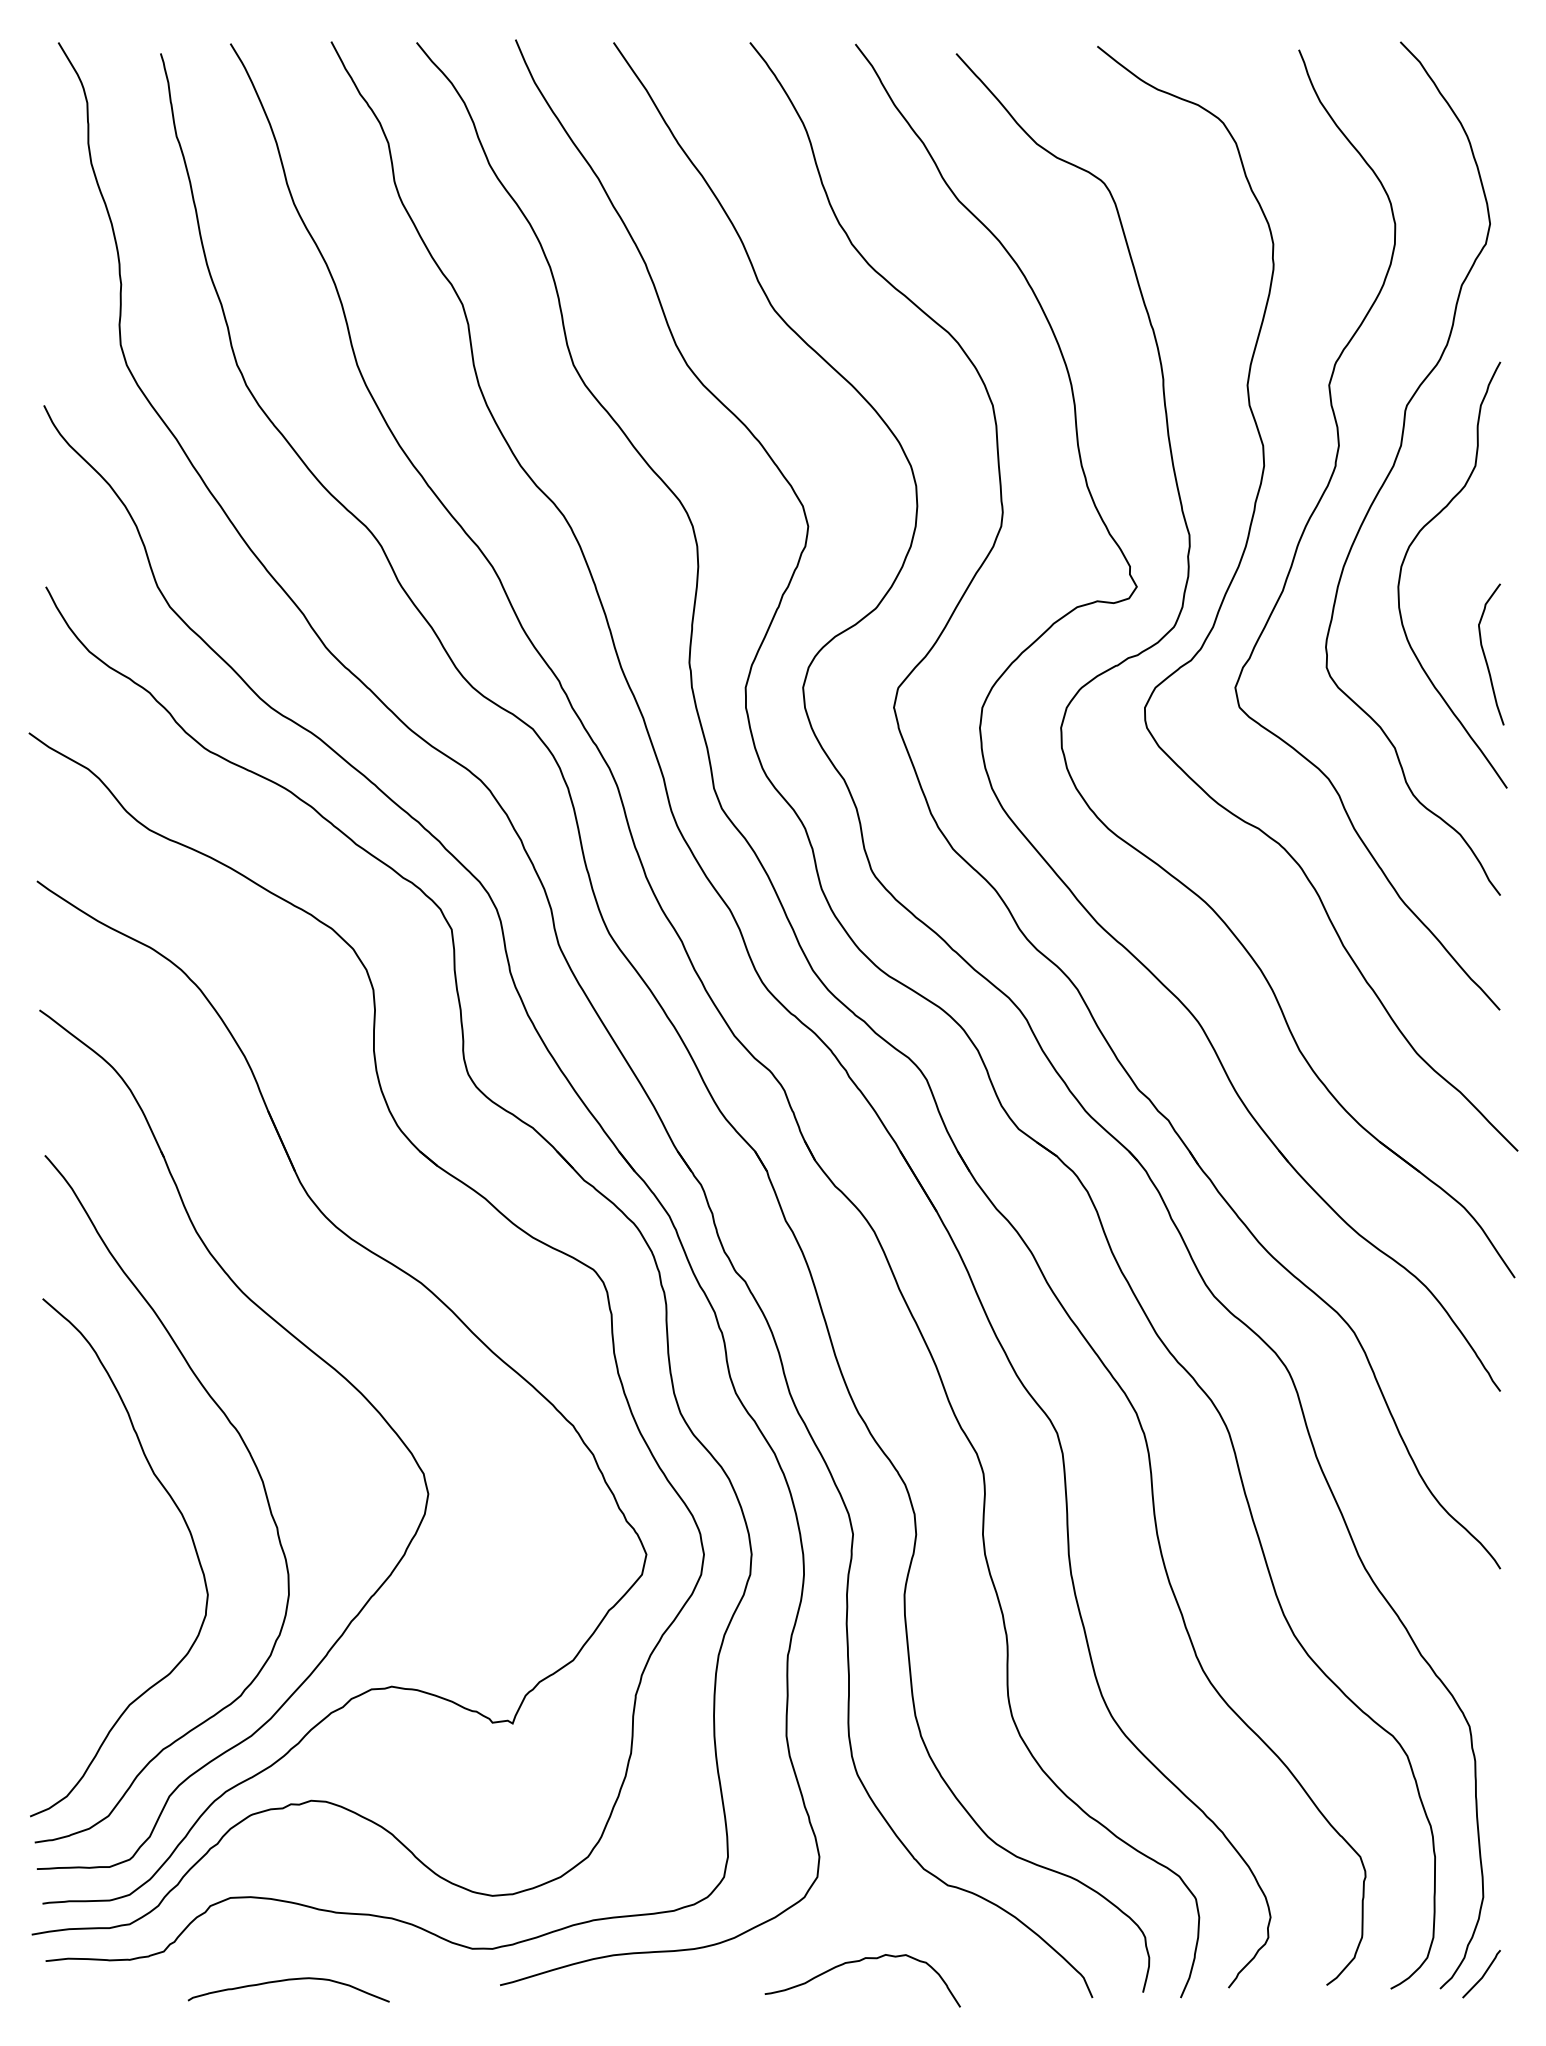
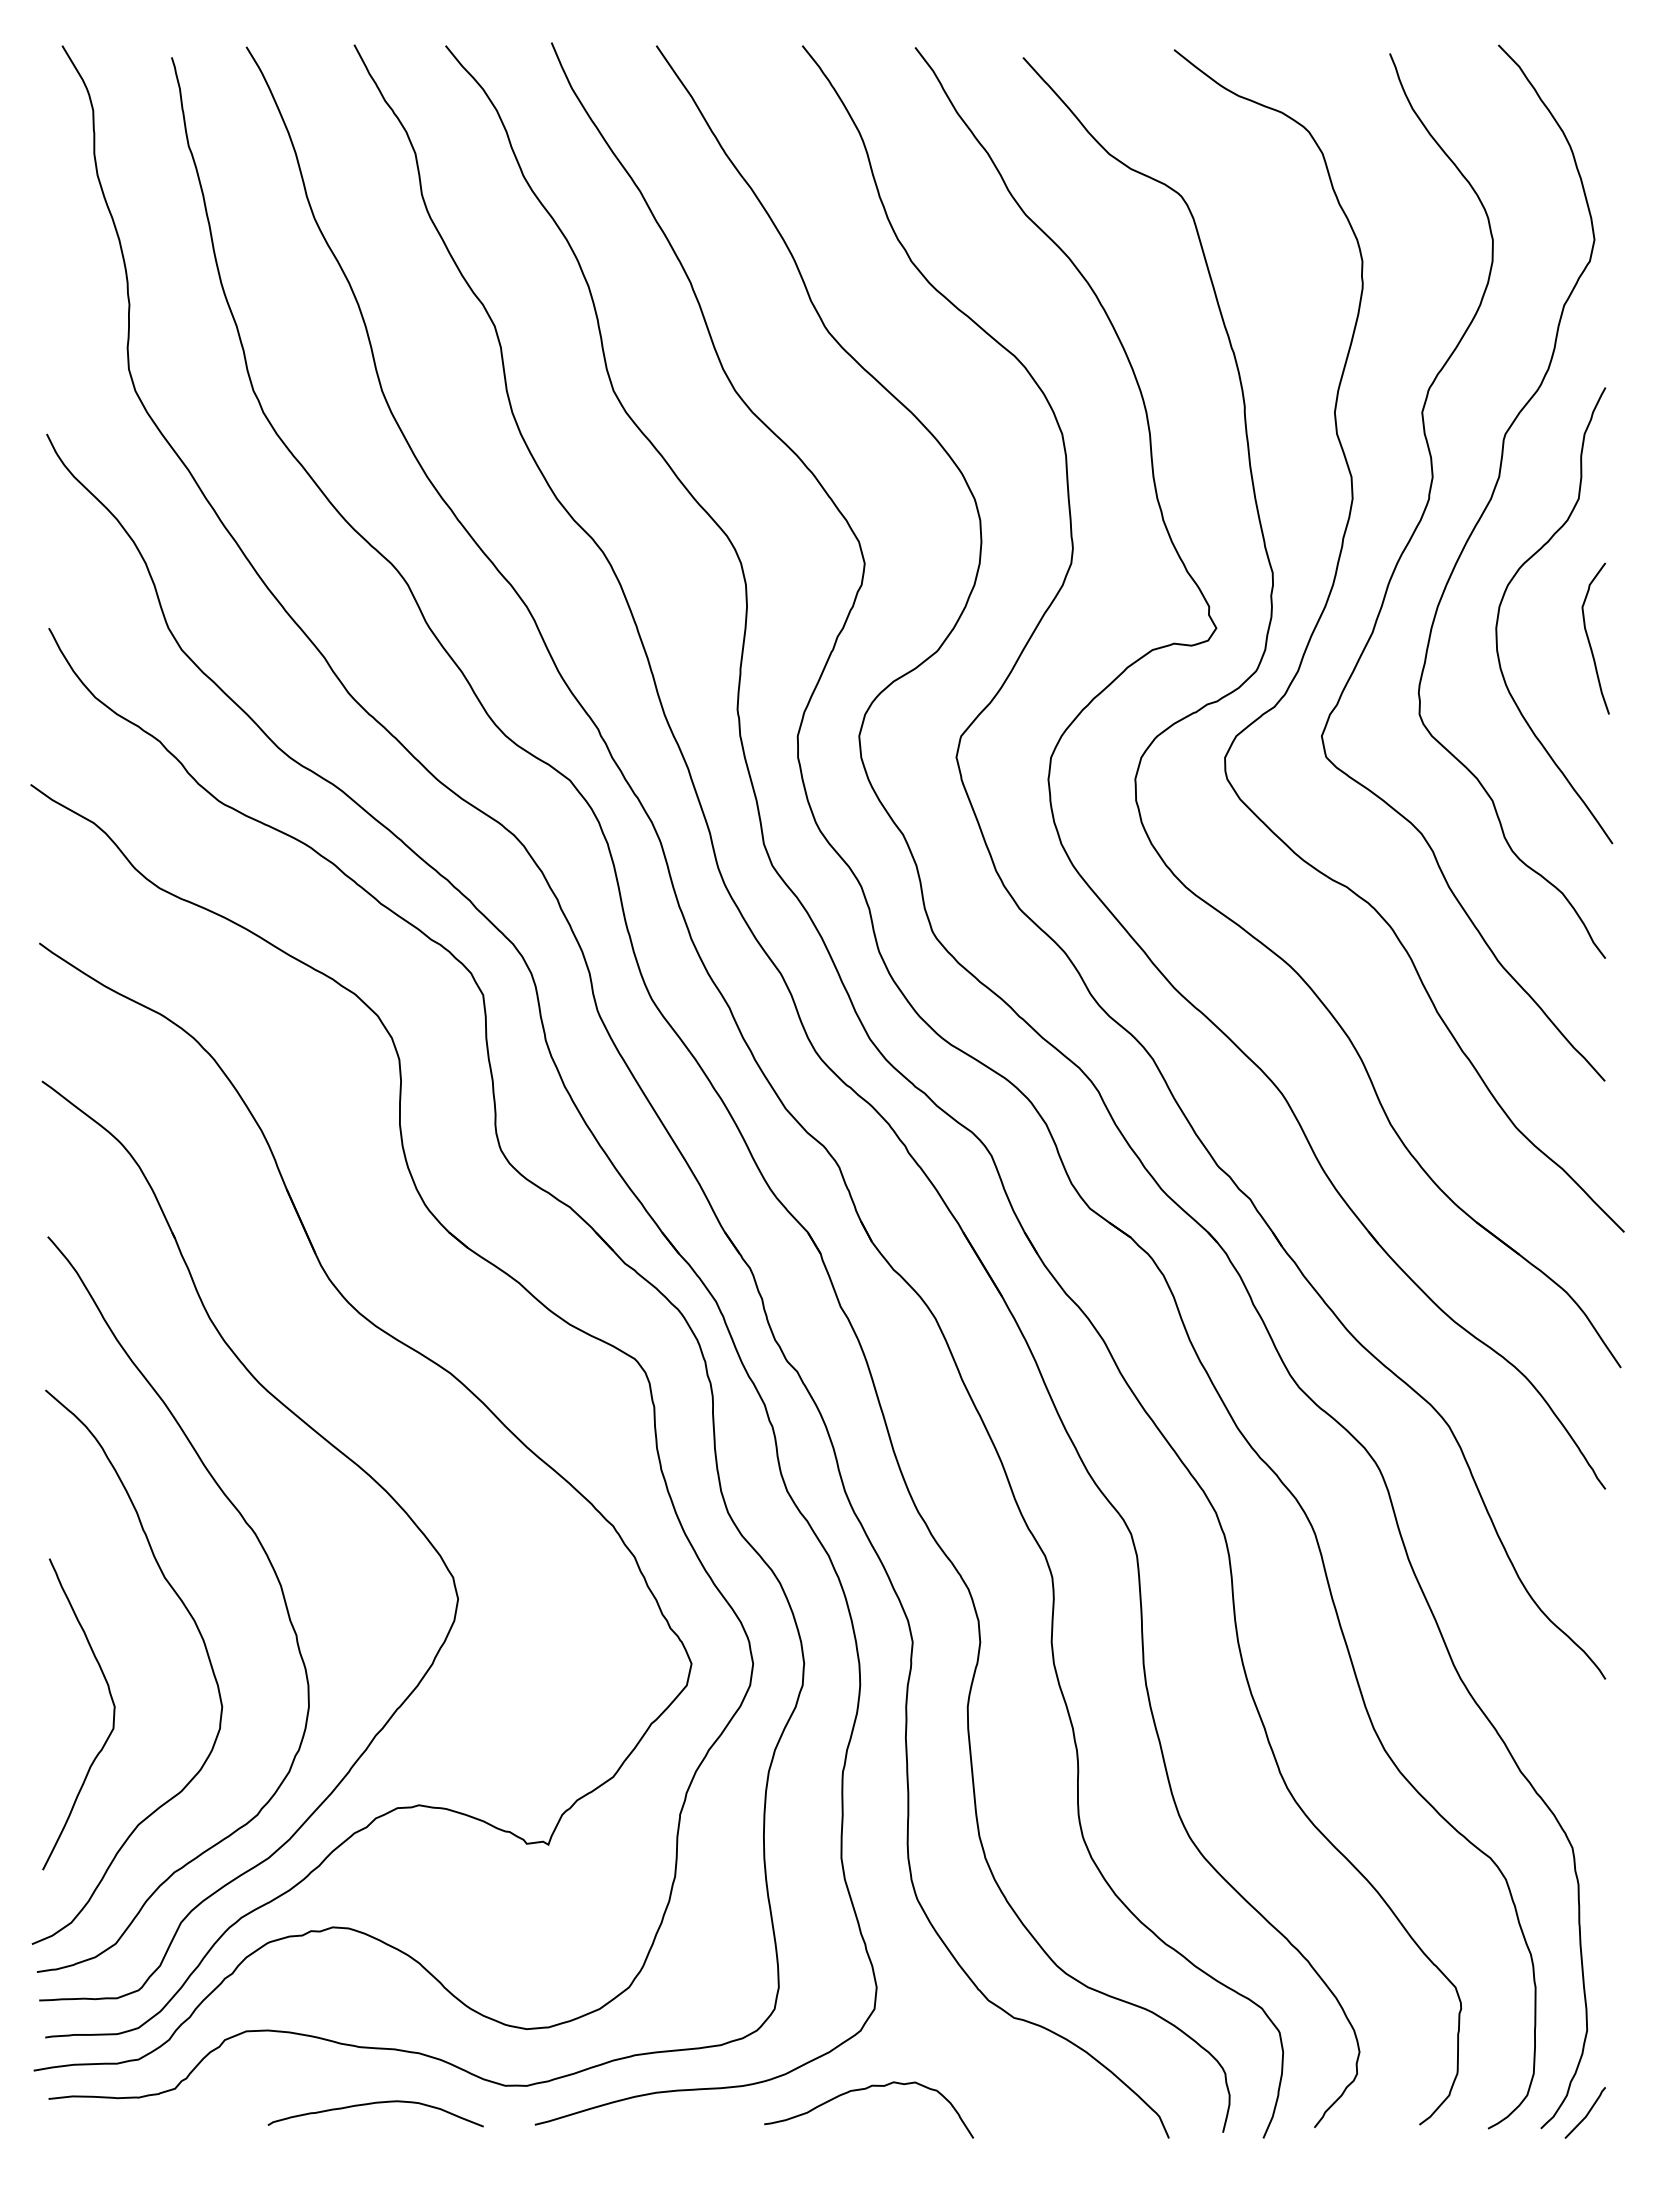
curve: (1485, 655) -> (1589, 639), moved
curve: (105, 1609) -> (112, 1722), added
curve: (860, 1961) -> (866, 2089), moved
curve: (285, 1981) -> (372, 2104), moved

